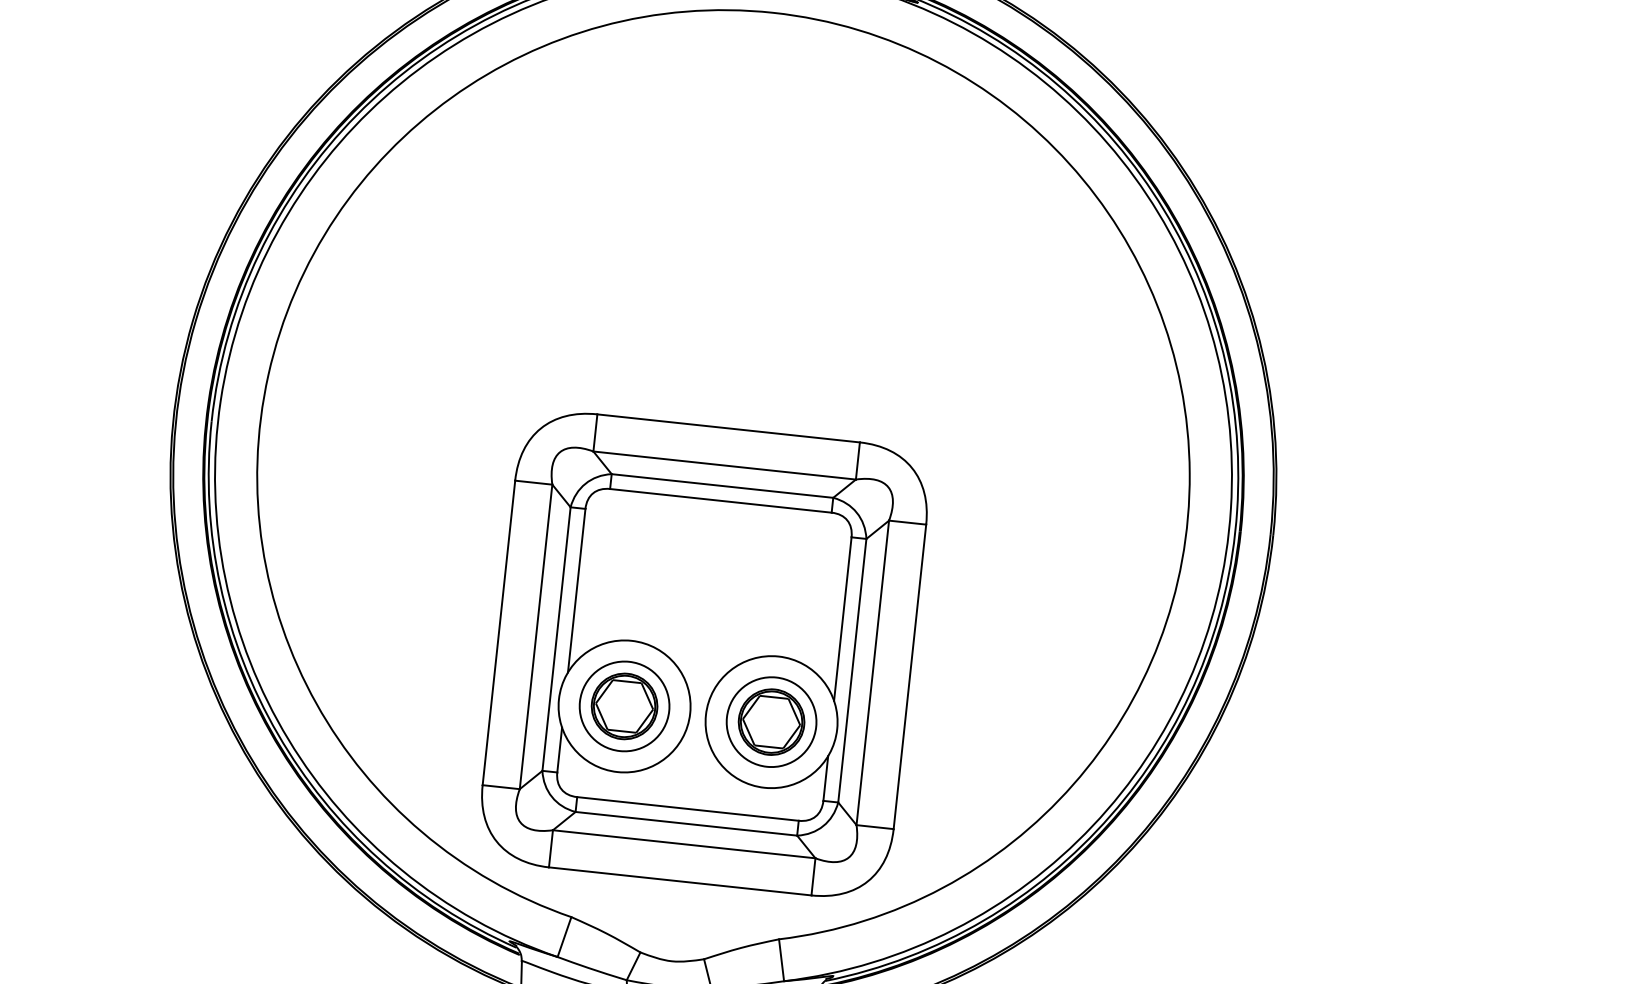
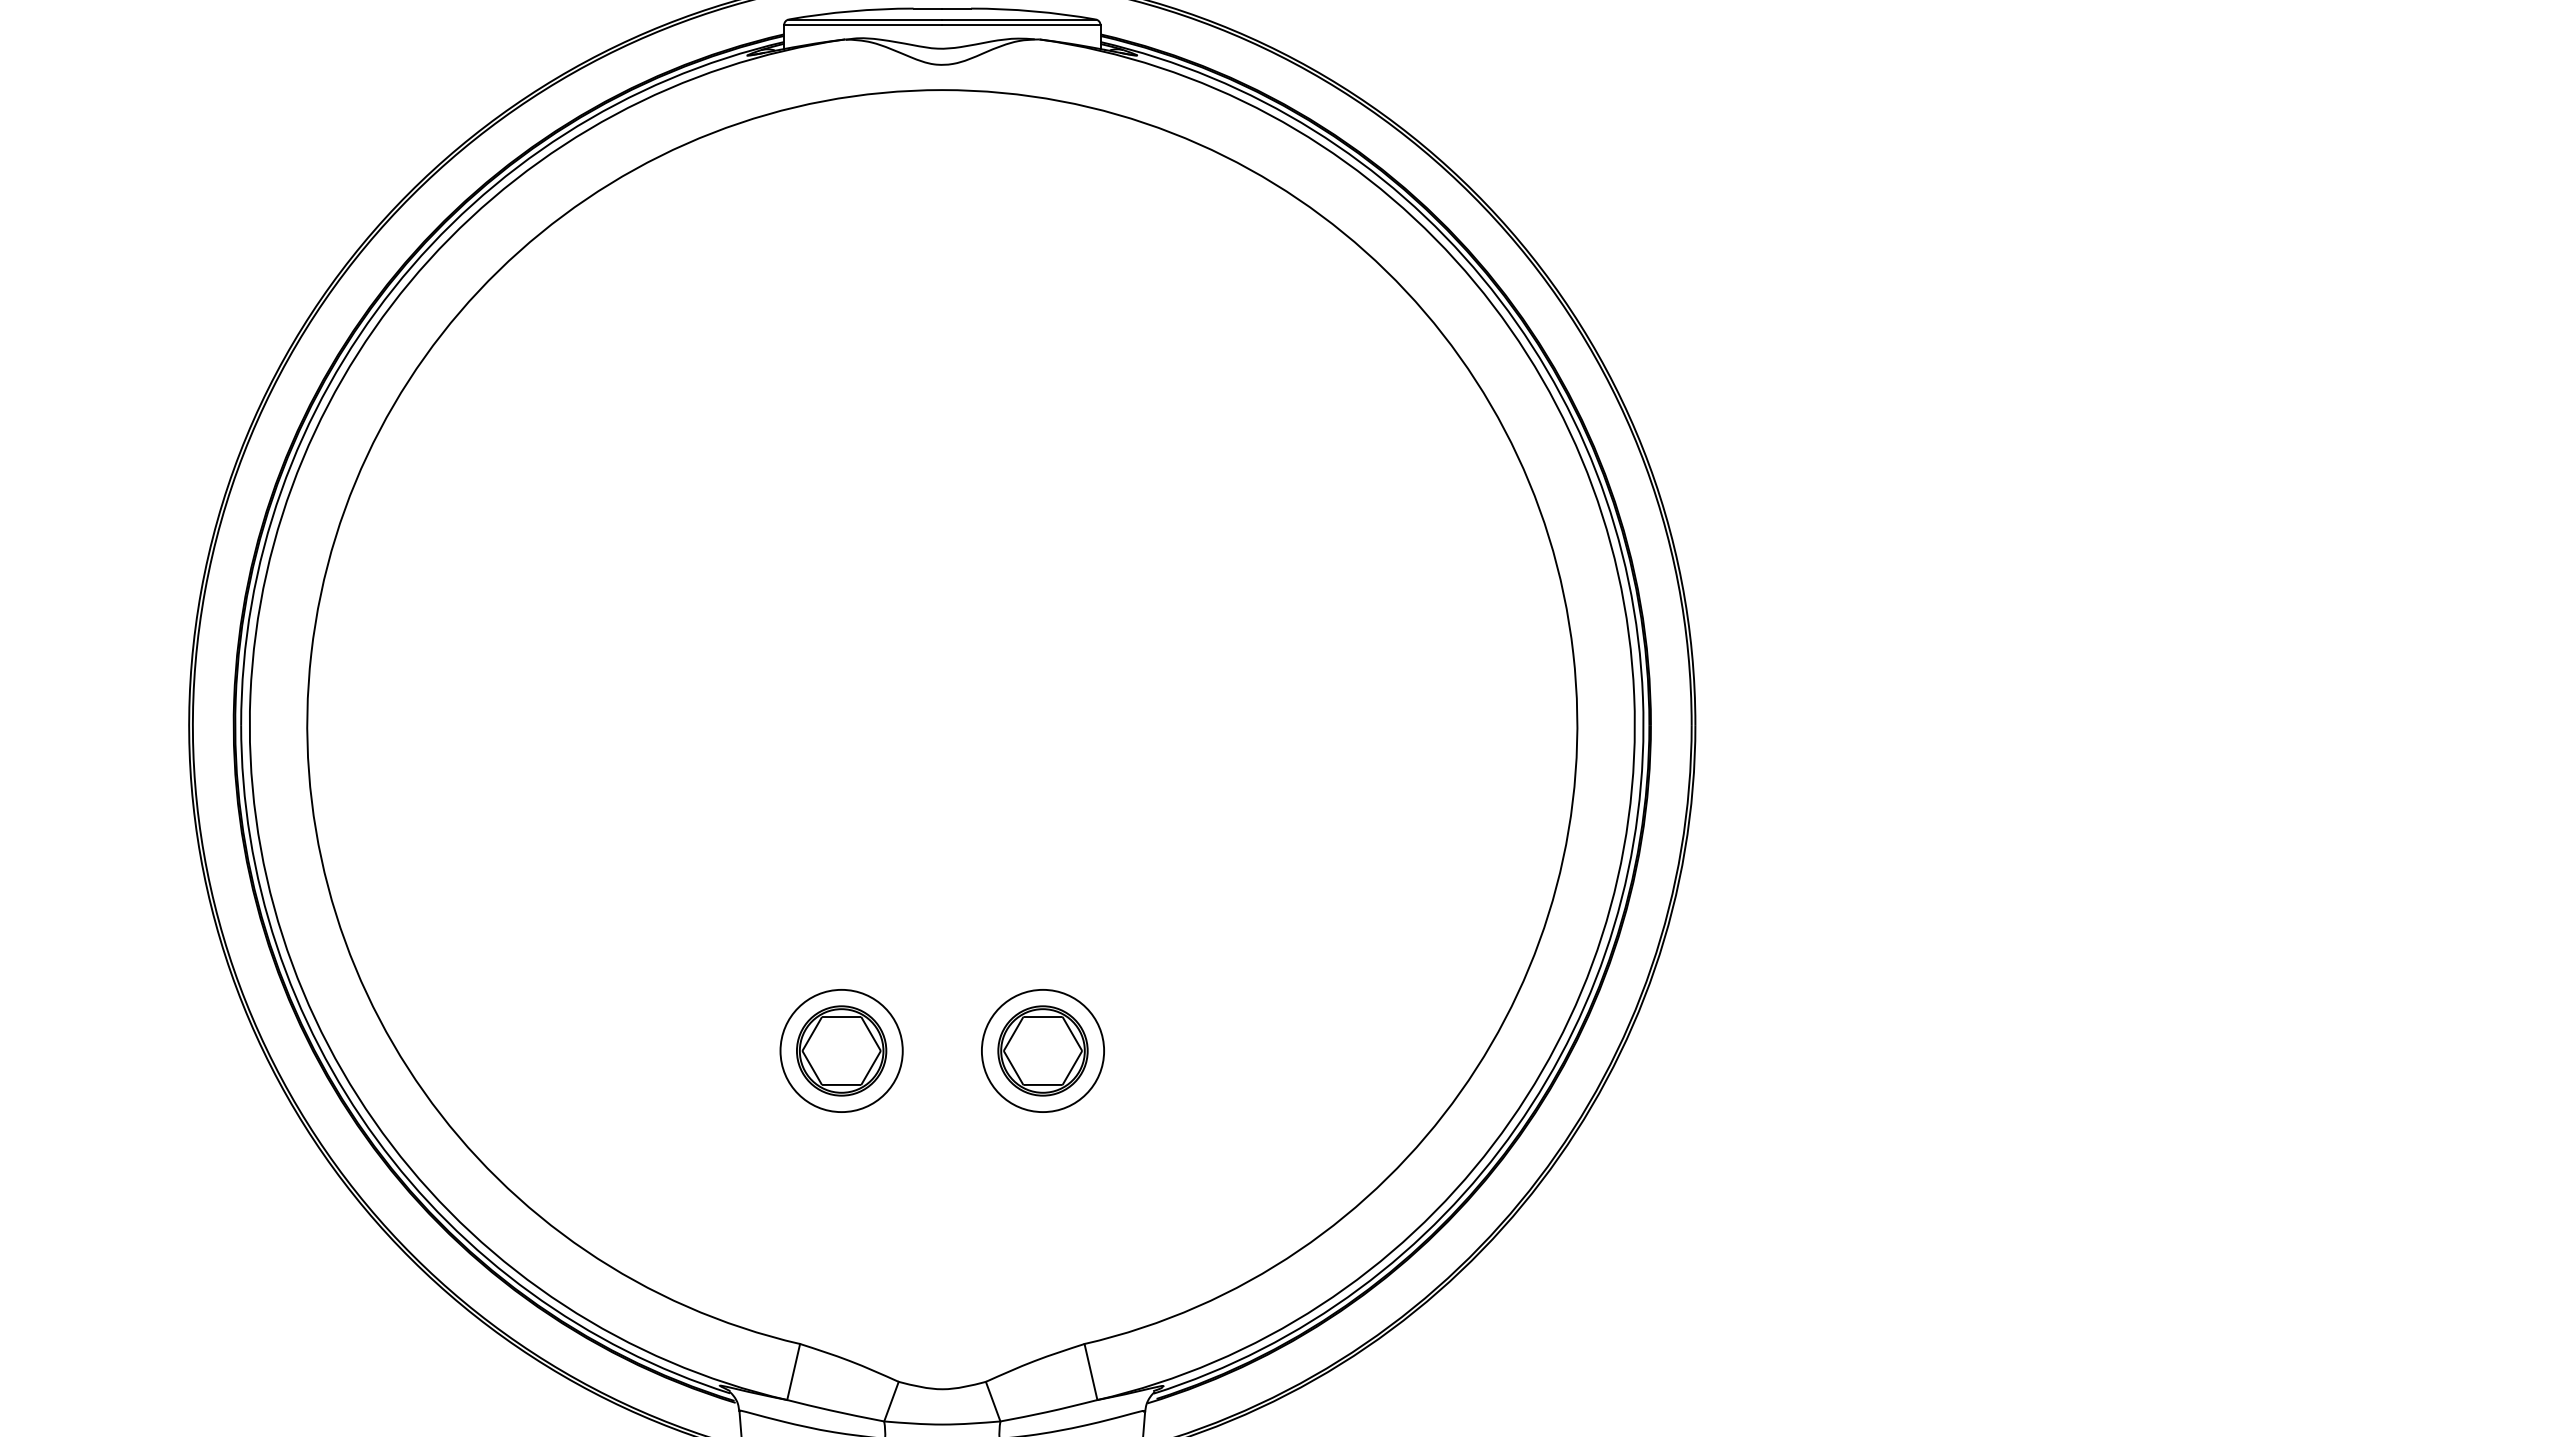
part: (704, 654) -> (942, 969), removed

